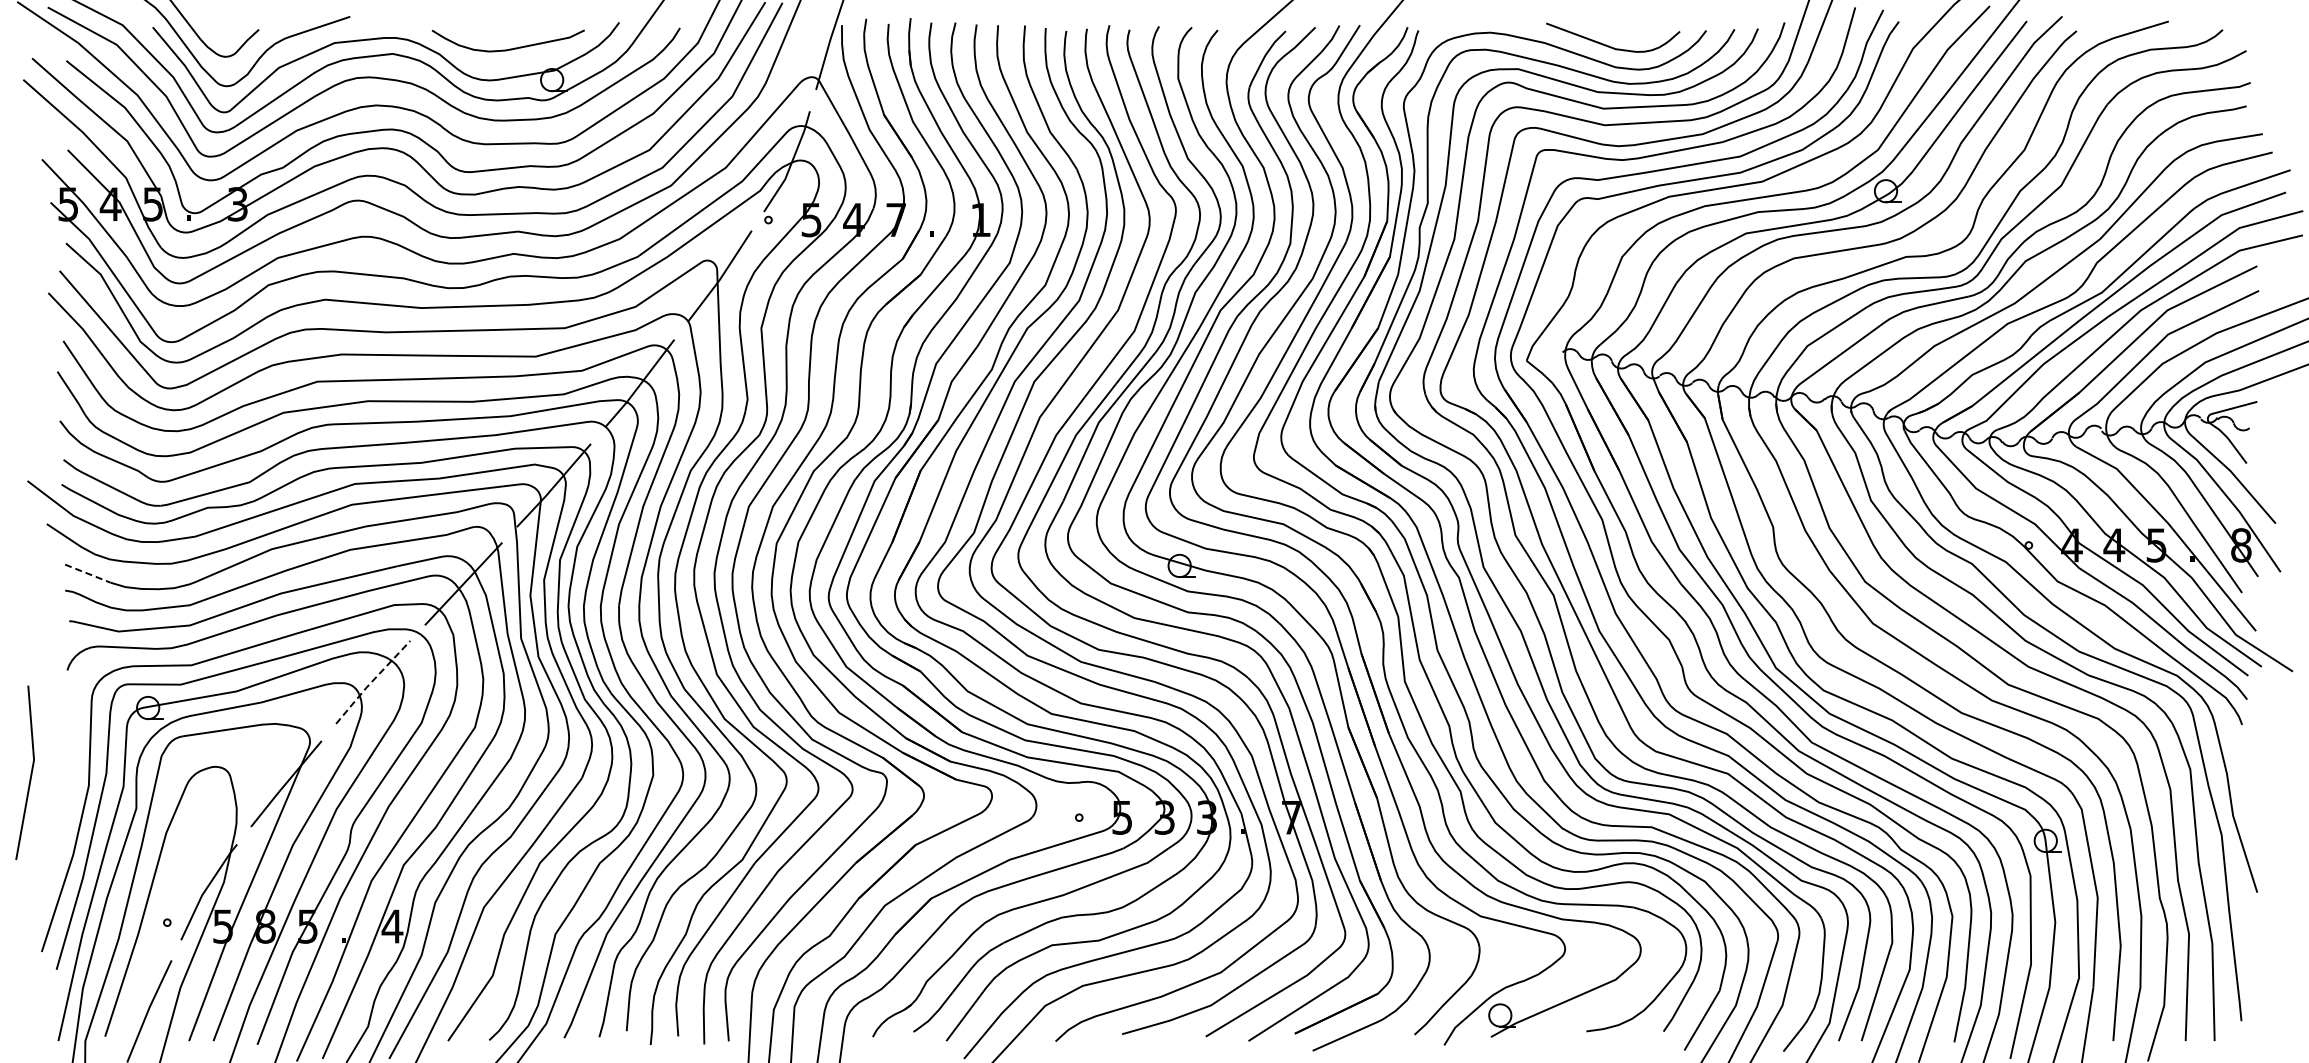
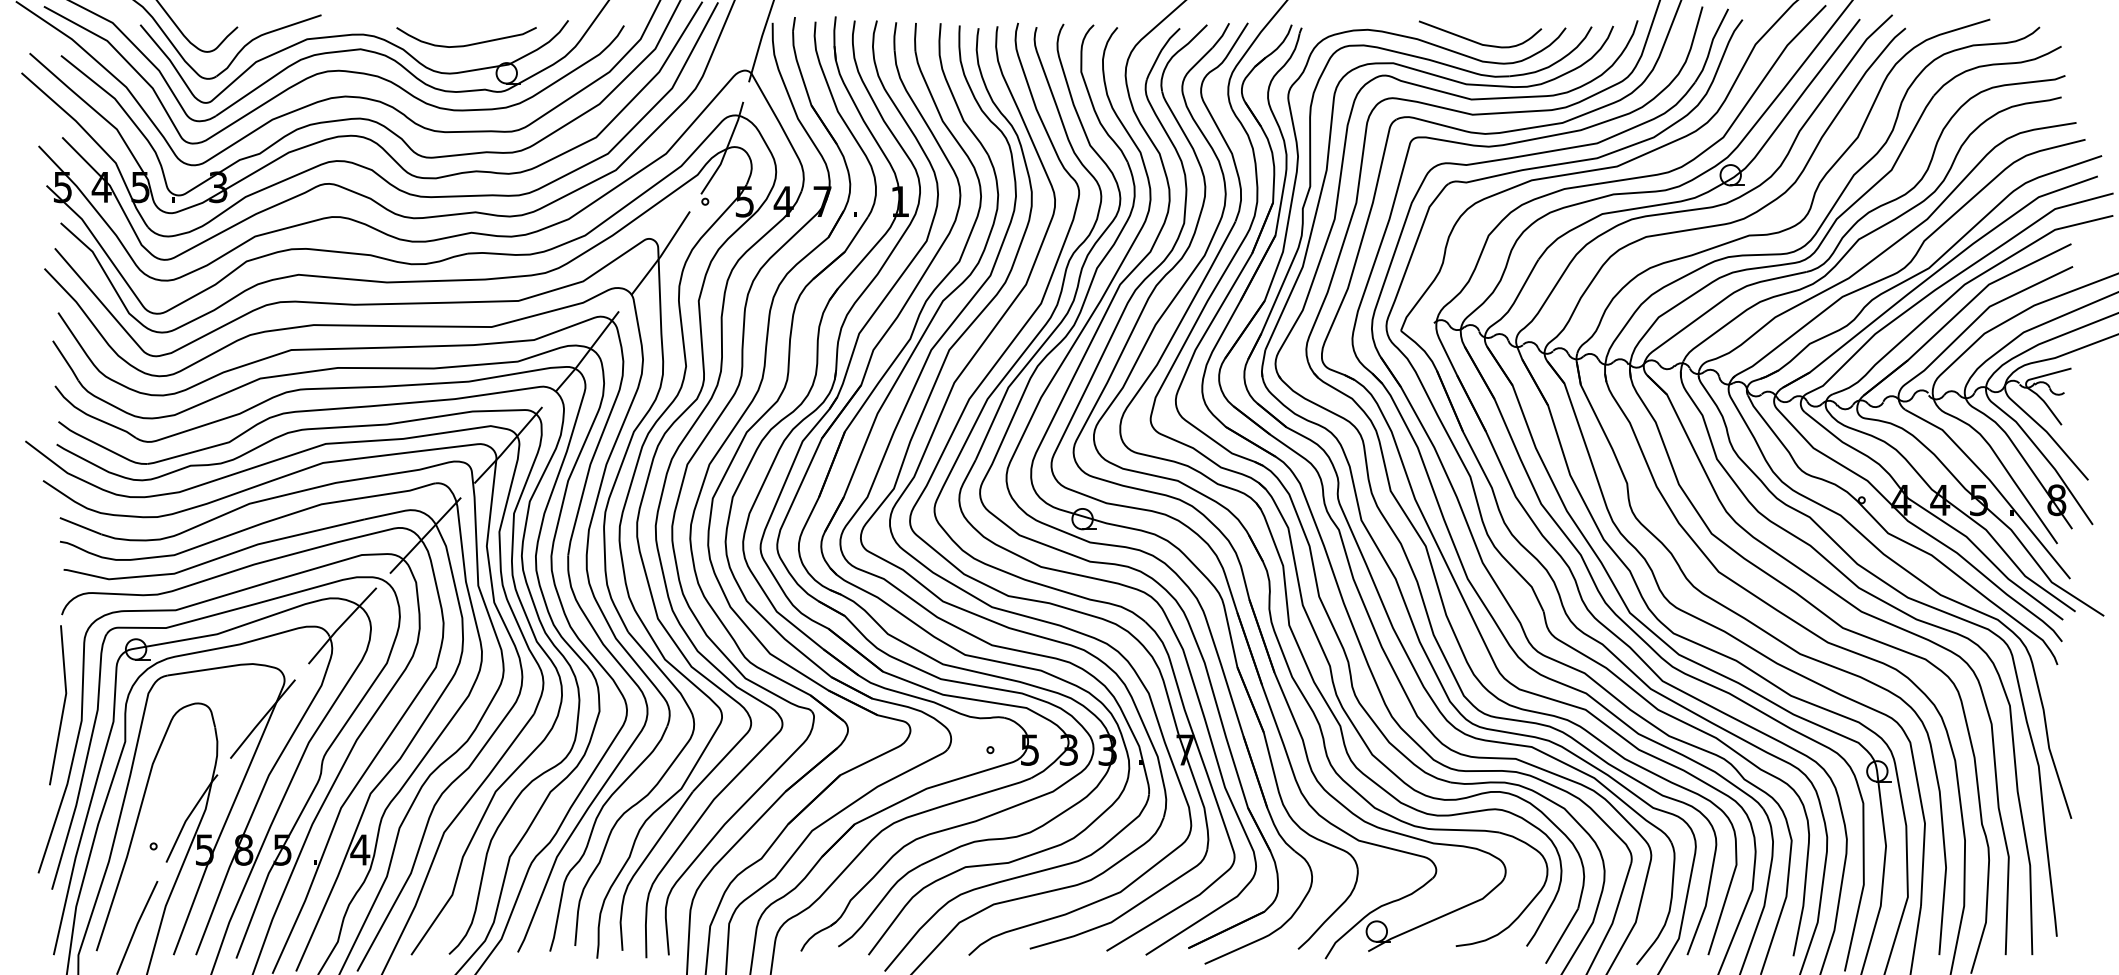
line: (88, 573) -> (81, 526), dashed -> solid
line: (372, 681) -> (341, 625), dashed -> solid
line: (30, 772) -> (62, 704), moved

